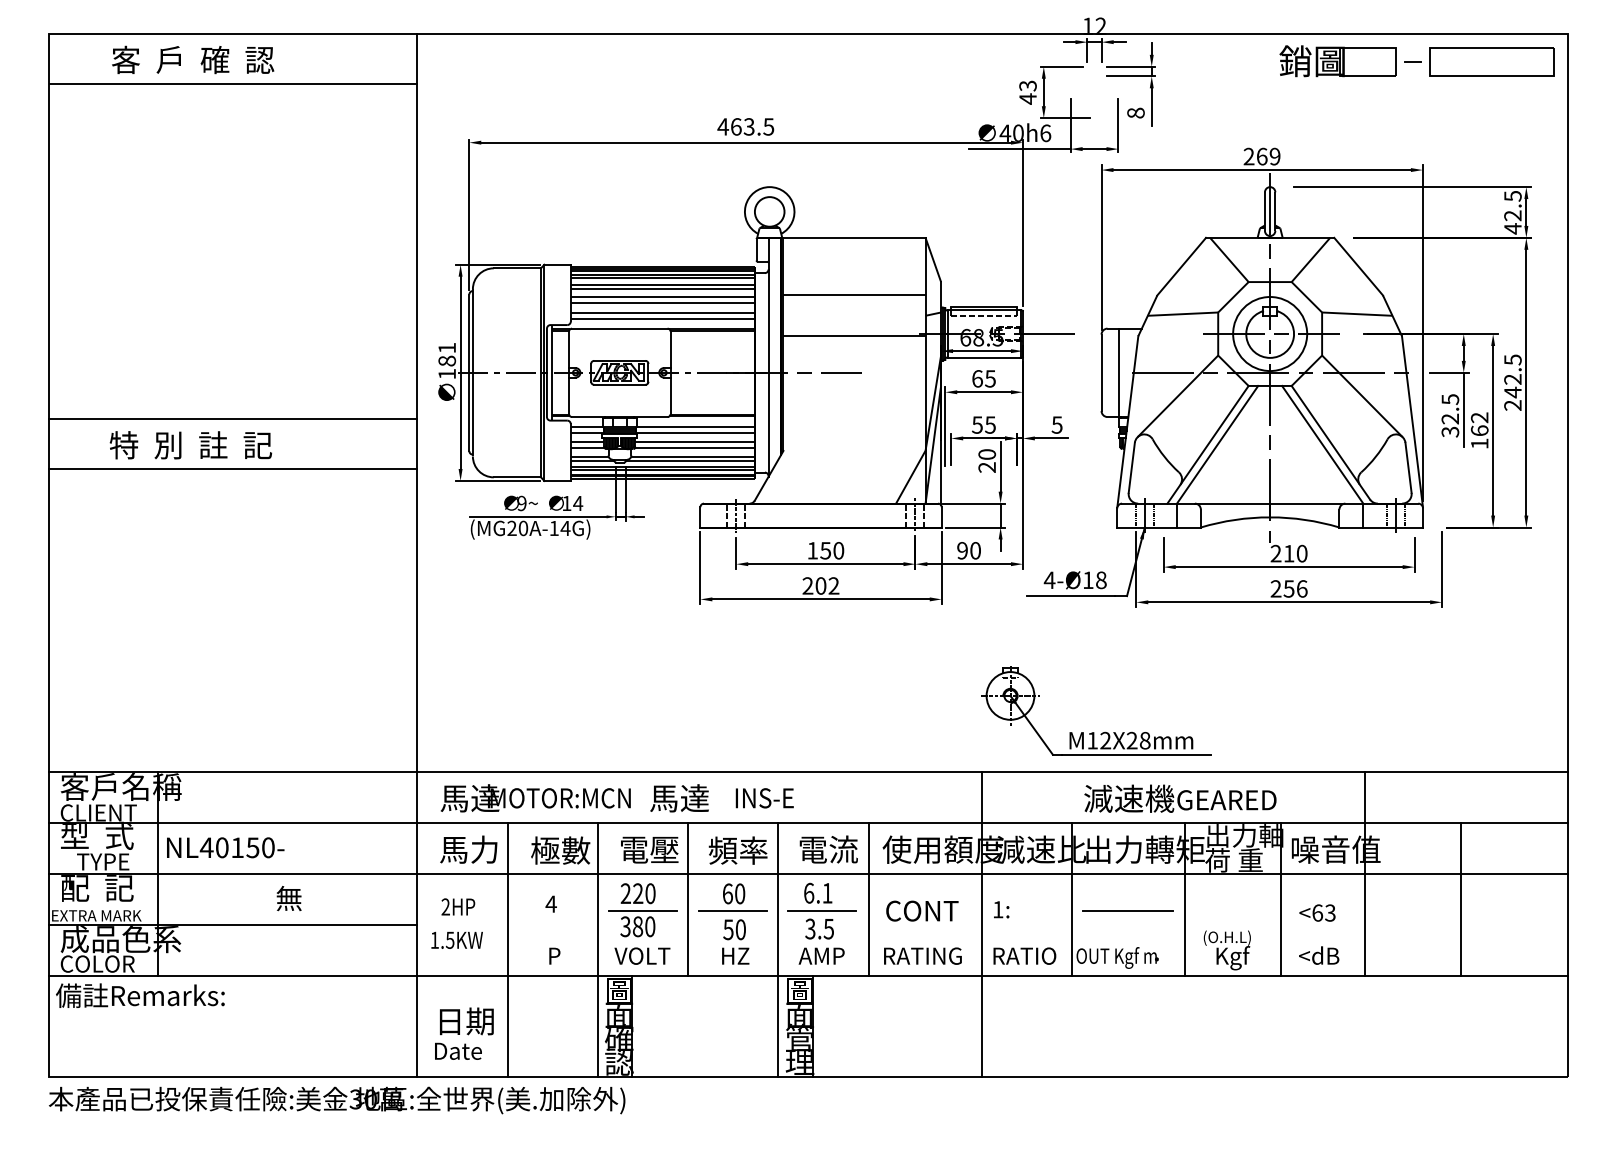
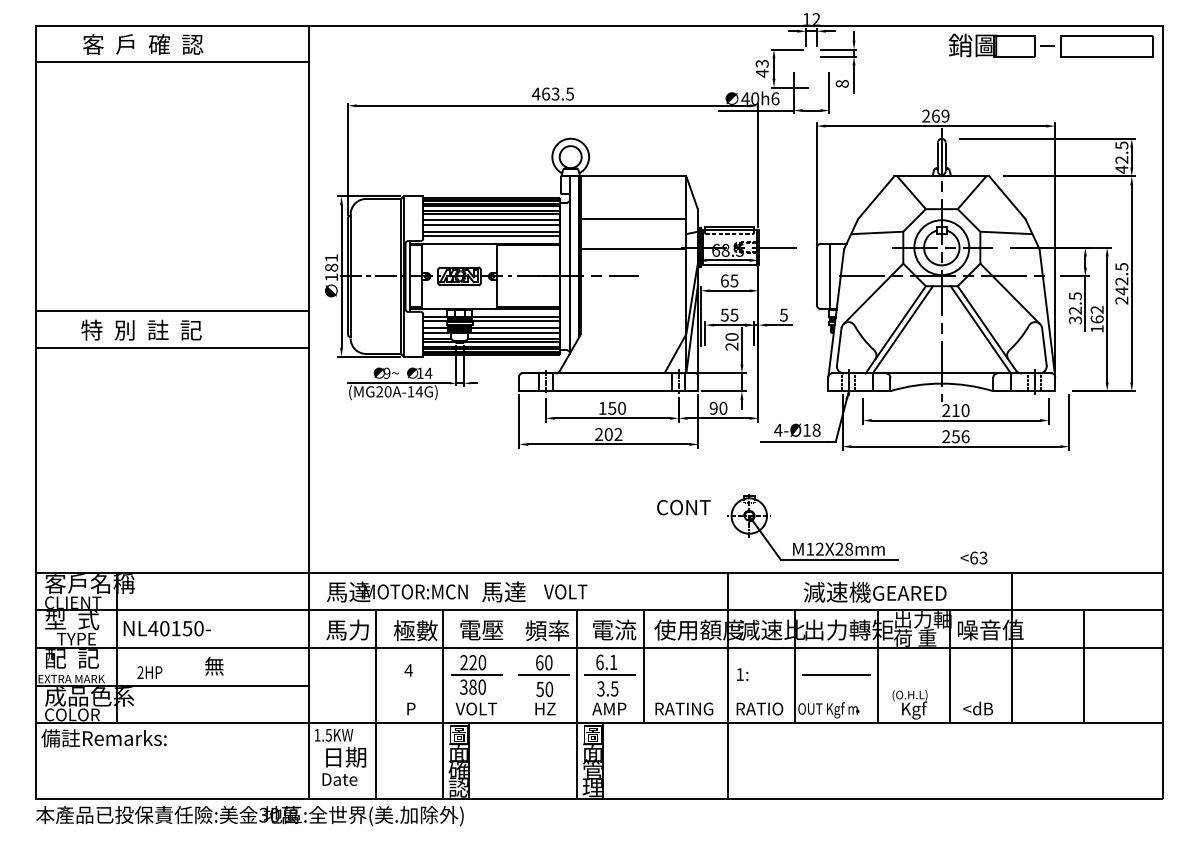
text: (763, 797) -> (566, 591), INS-E -> VOLT
line: (688, 898) -> (510, 666), removed
text: (457, 906) -> (149, 672), moved
text: (921, 910) -> (683, 507), moved
text: (1316, 912) -> (973, 557), moved
text: (457, 940) -> (334, 735), moved

